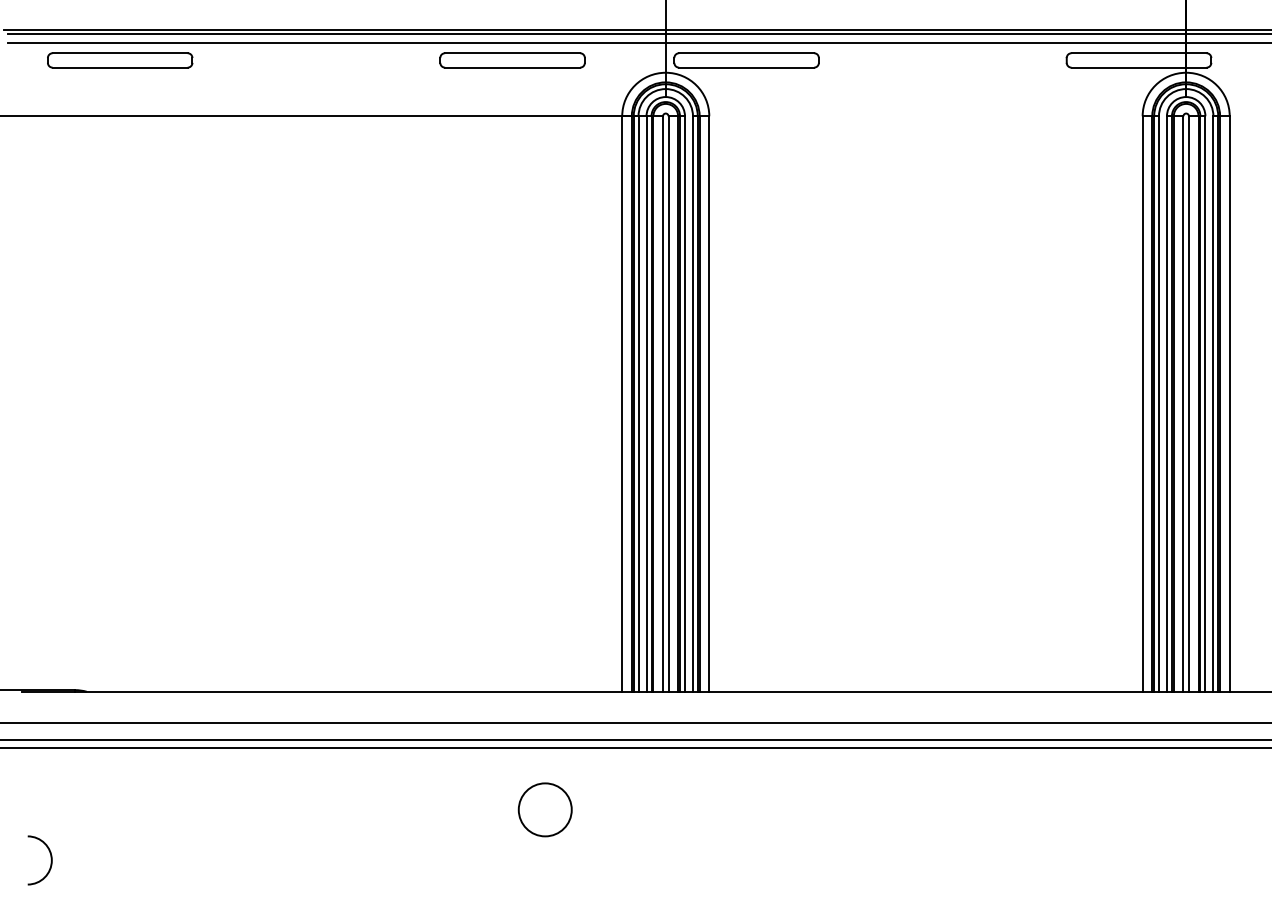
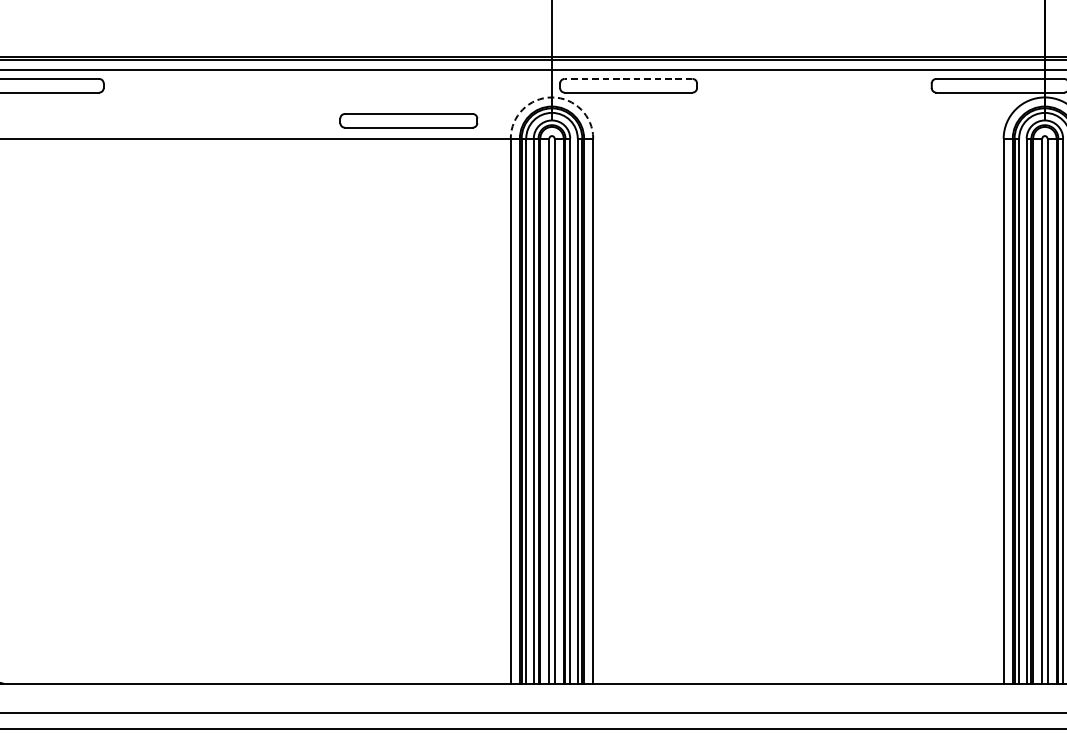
line: (746, 53) -> (628, 79), solid -> dashed
part: (512, 60) -> (408, 120), moved
arc: (665, 72) -> (551, 97), solid -> dashed

